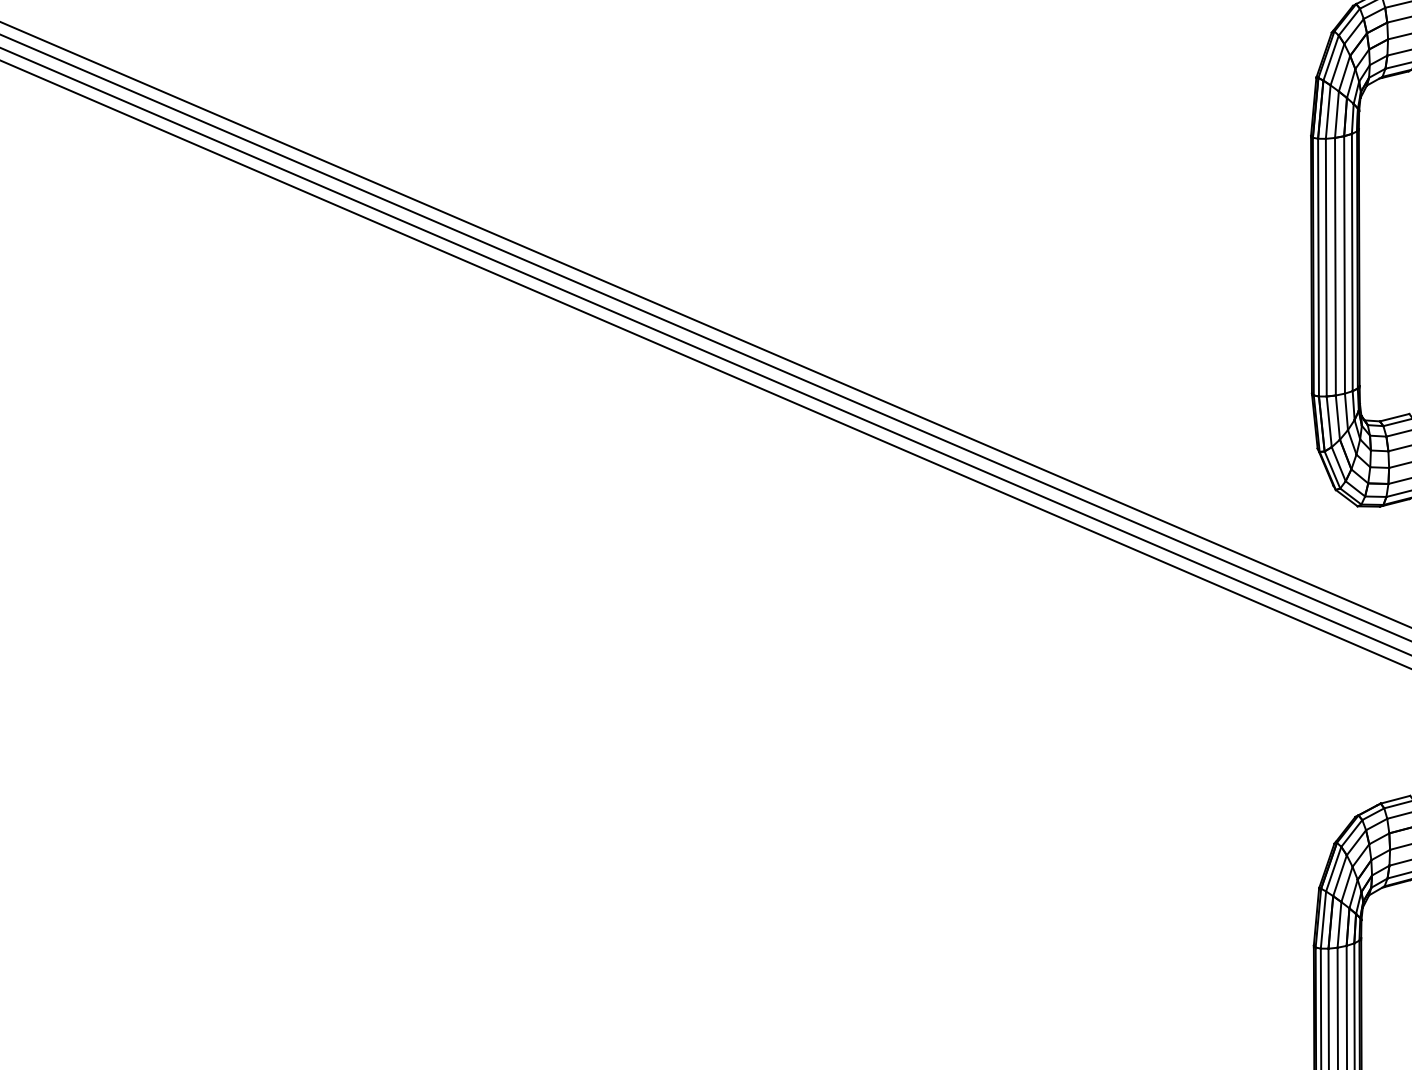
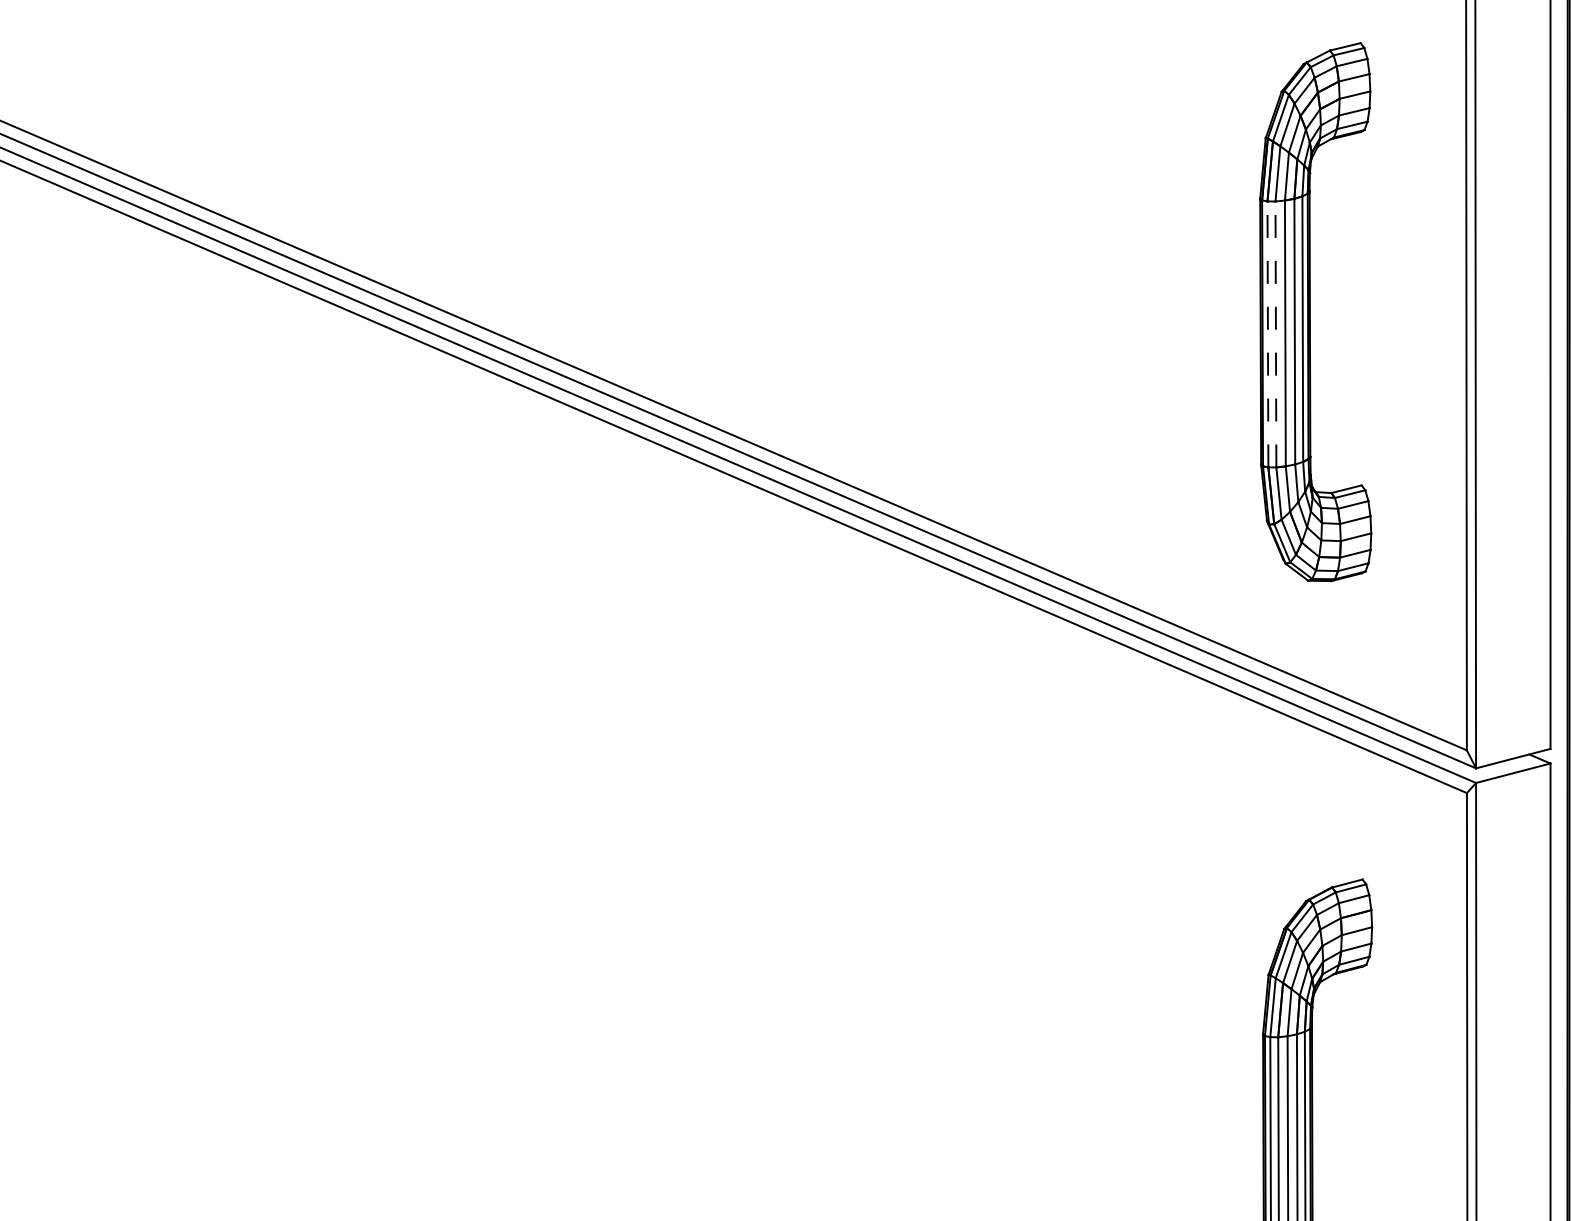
line: (1318, 267) -> (1267, 334), solid -> dashed
line: (1325, 267) -> (1275, 334), solid -> dashed

